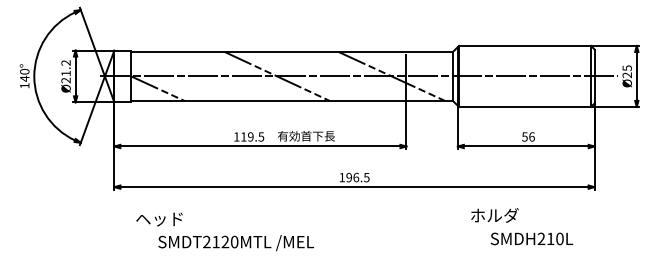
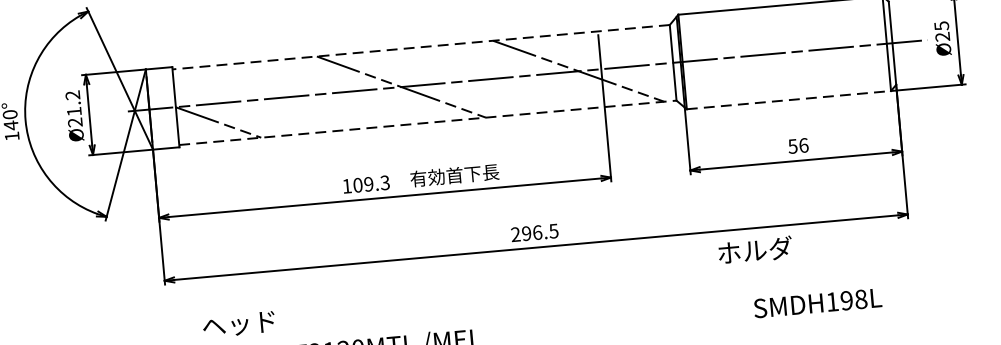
line: (292, 52) -> (421, 47), solid -> dashed
line: (292, 100) -> (428, 122), solid -> dashed
line: (525, 107) -> (789, 100), solid -> dashed
text: (252, 136) -> (371, 183), 119.5 -> 109.3
text: (341, 177) -> (514, 234), 196.5 -> 296.5
text: (494, 215) -> (754, 250), moved
text: (550, 238) -> (846, 300), SMDH210L -> SMDH198L

